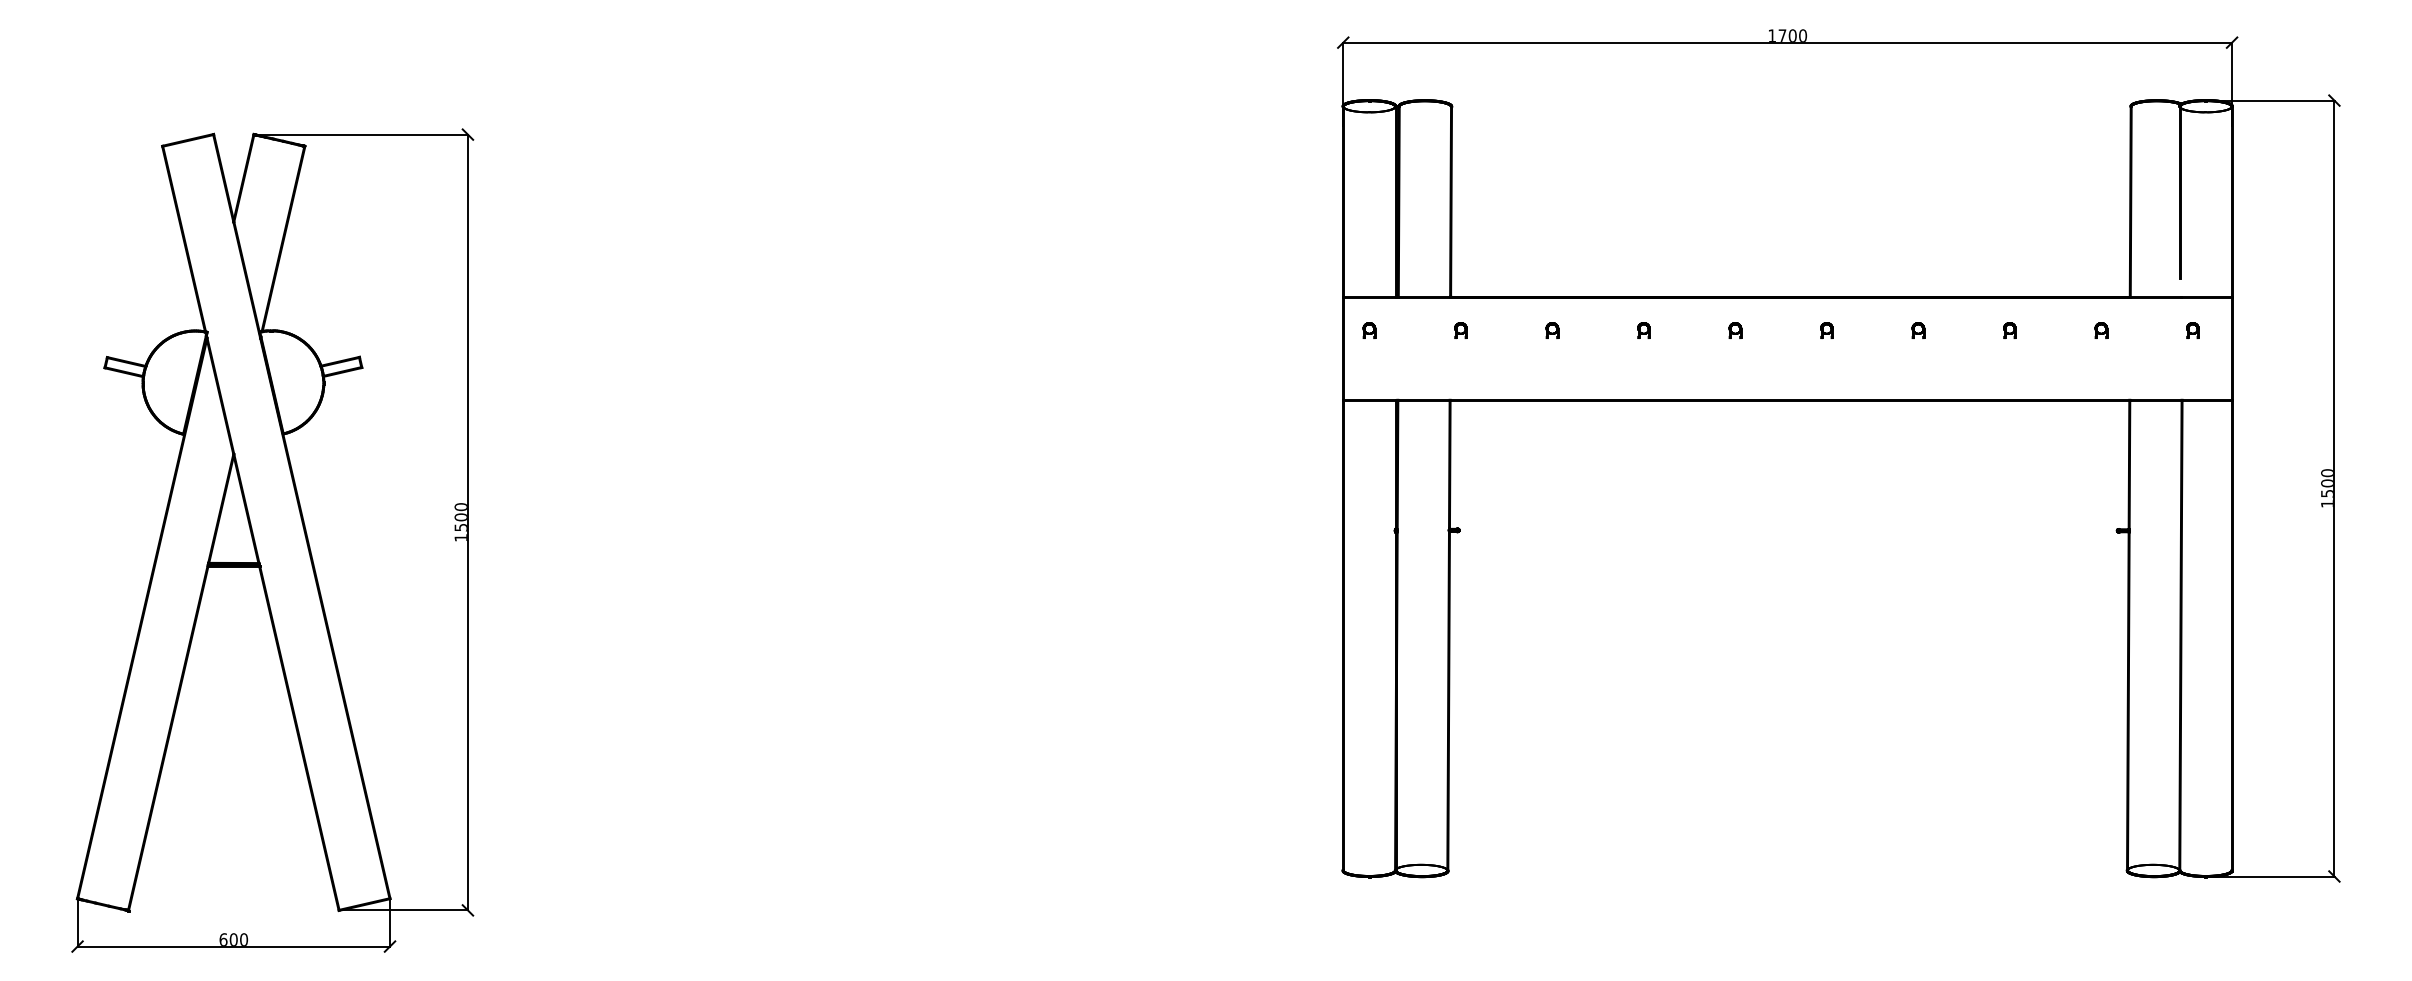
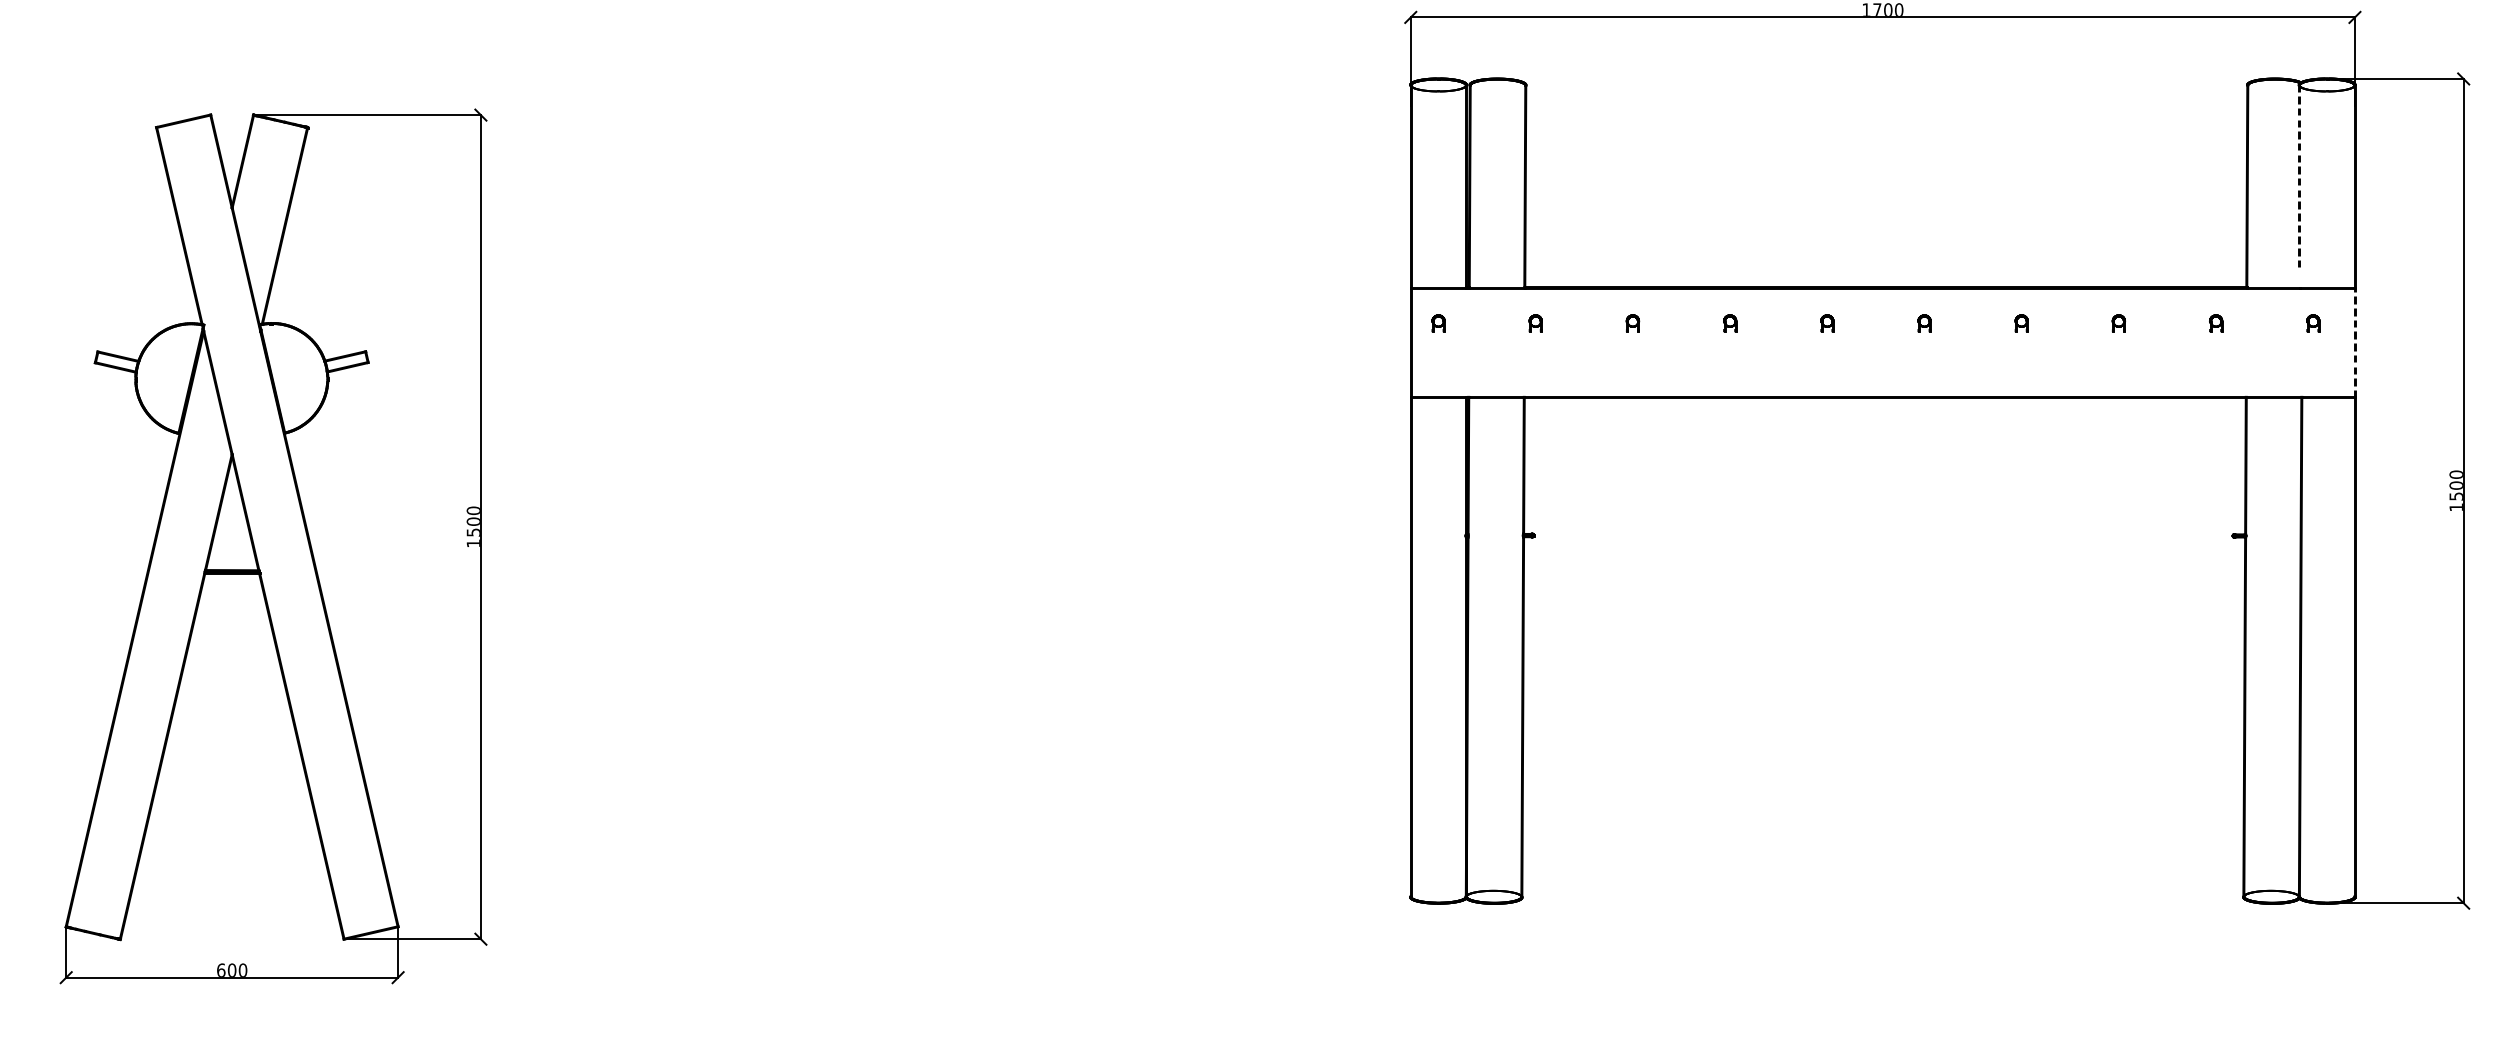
line: (2179, 192) -> (2299, 176), solid -> dashed
line: (2232, 348) -> (2355, 342), solid -> dashed

